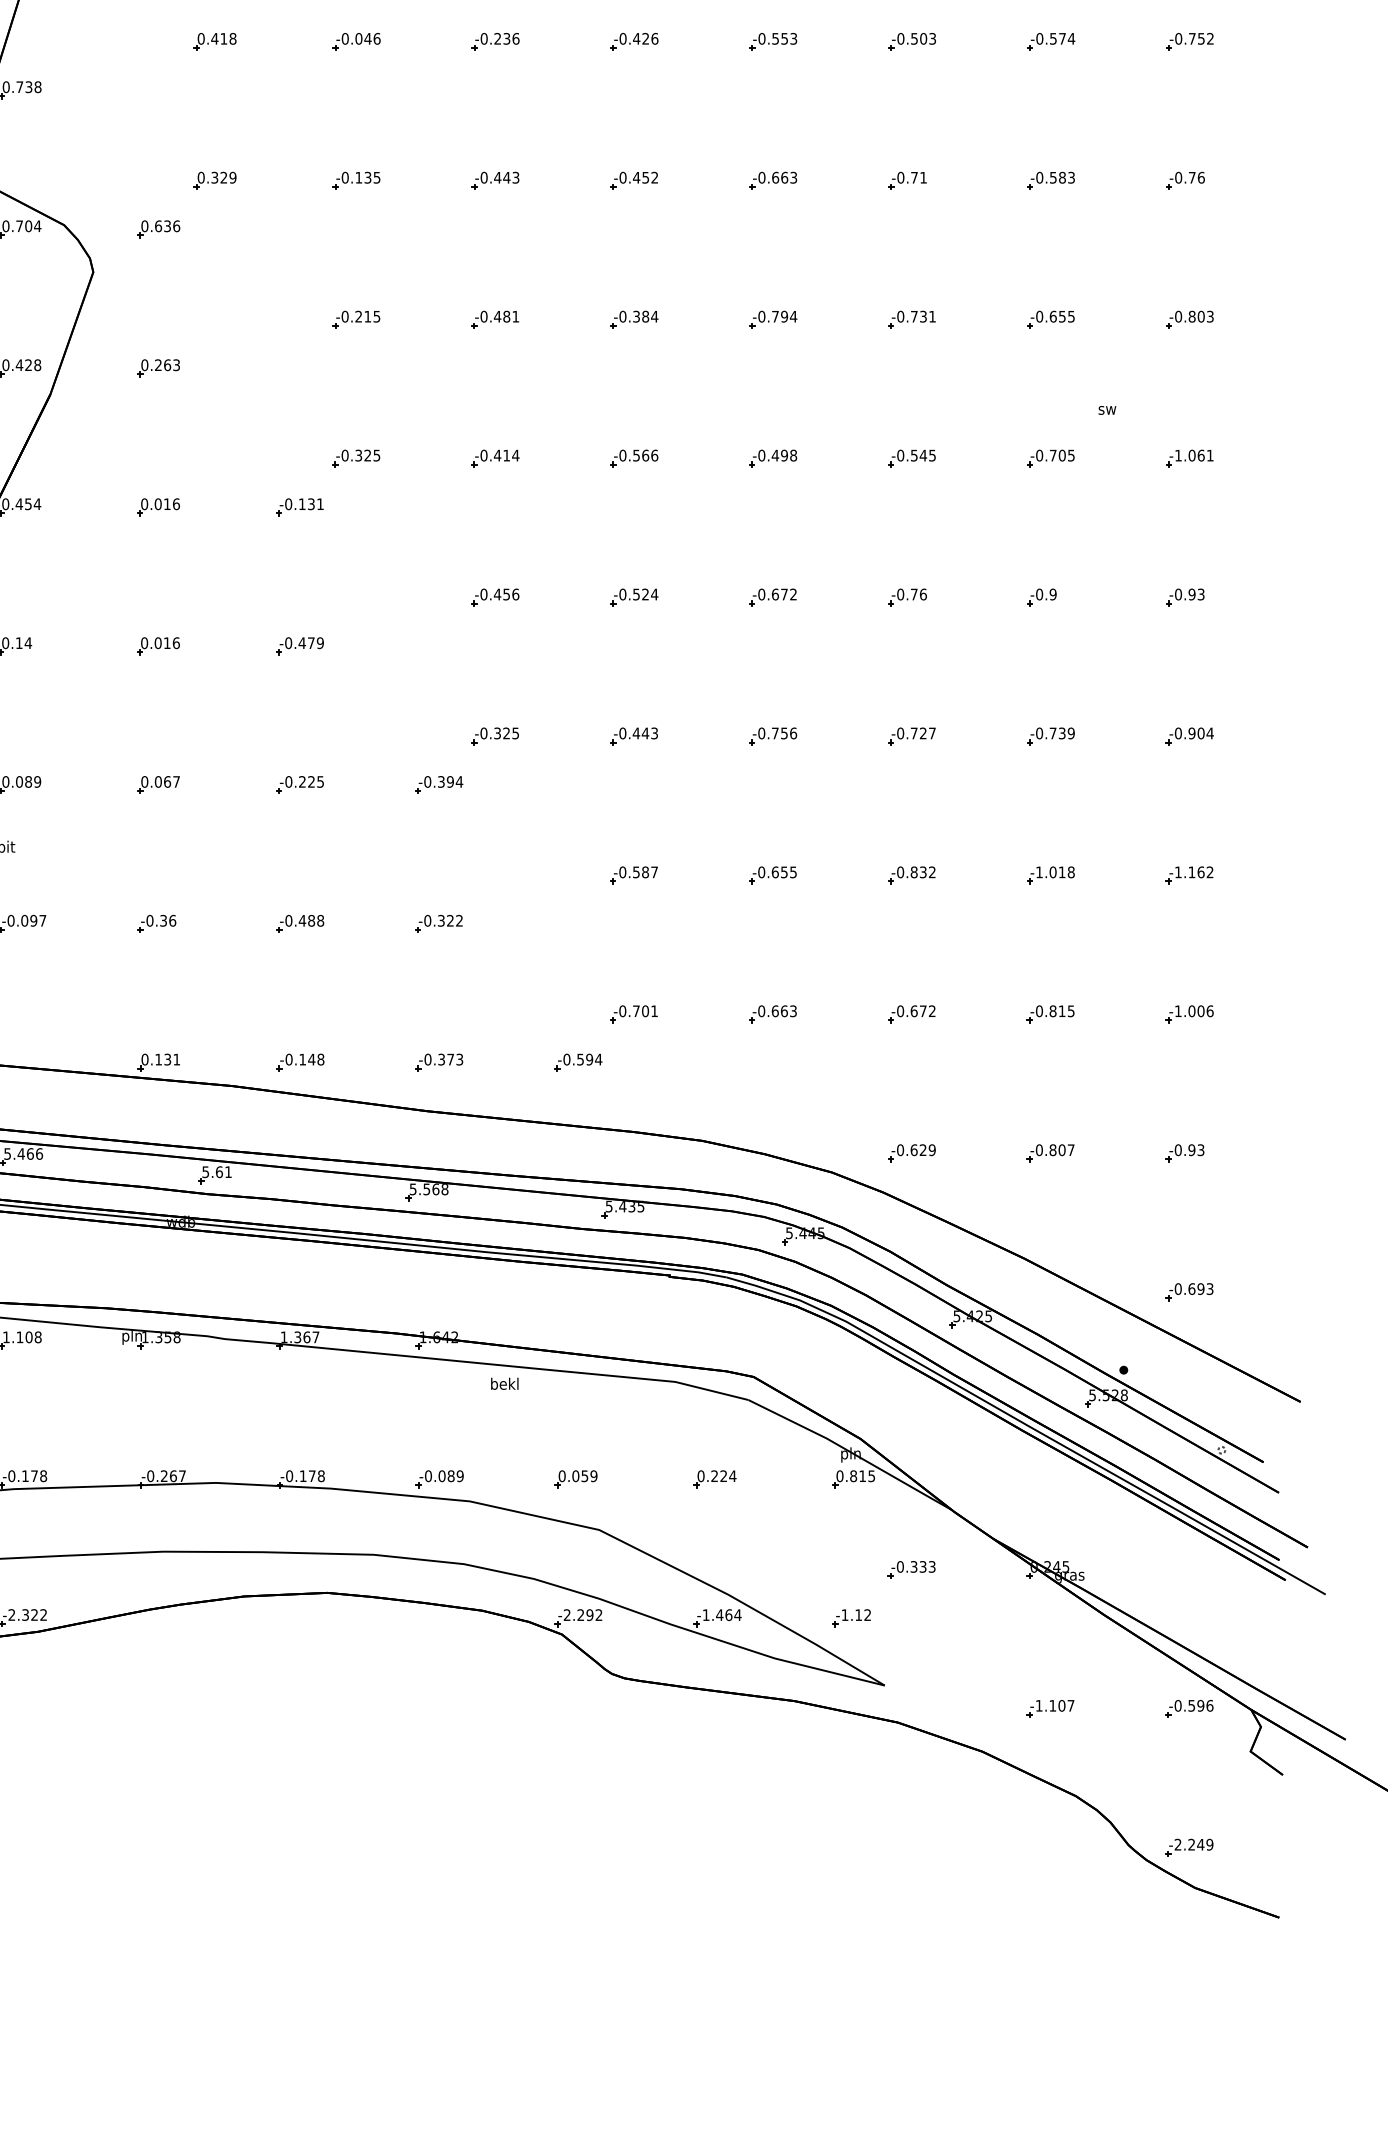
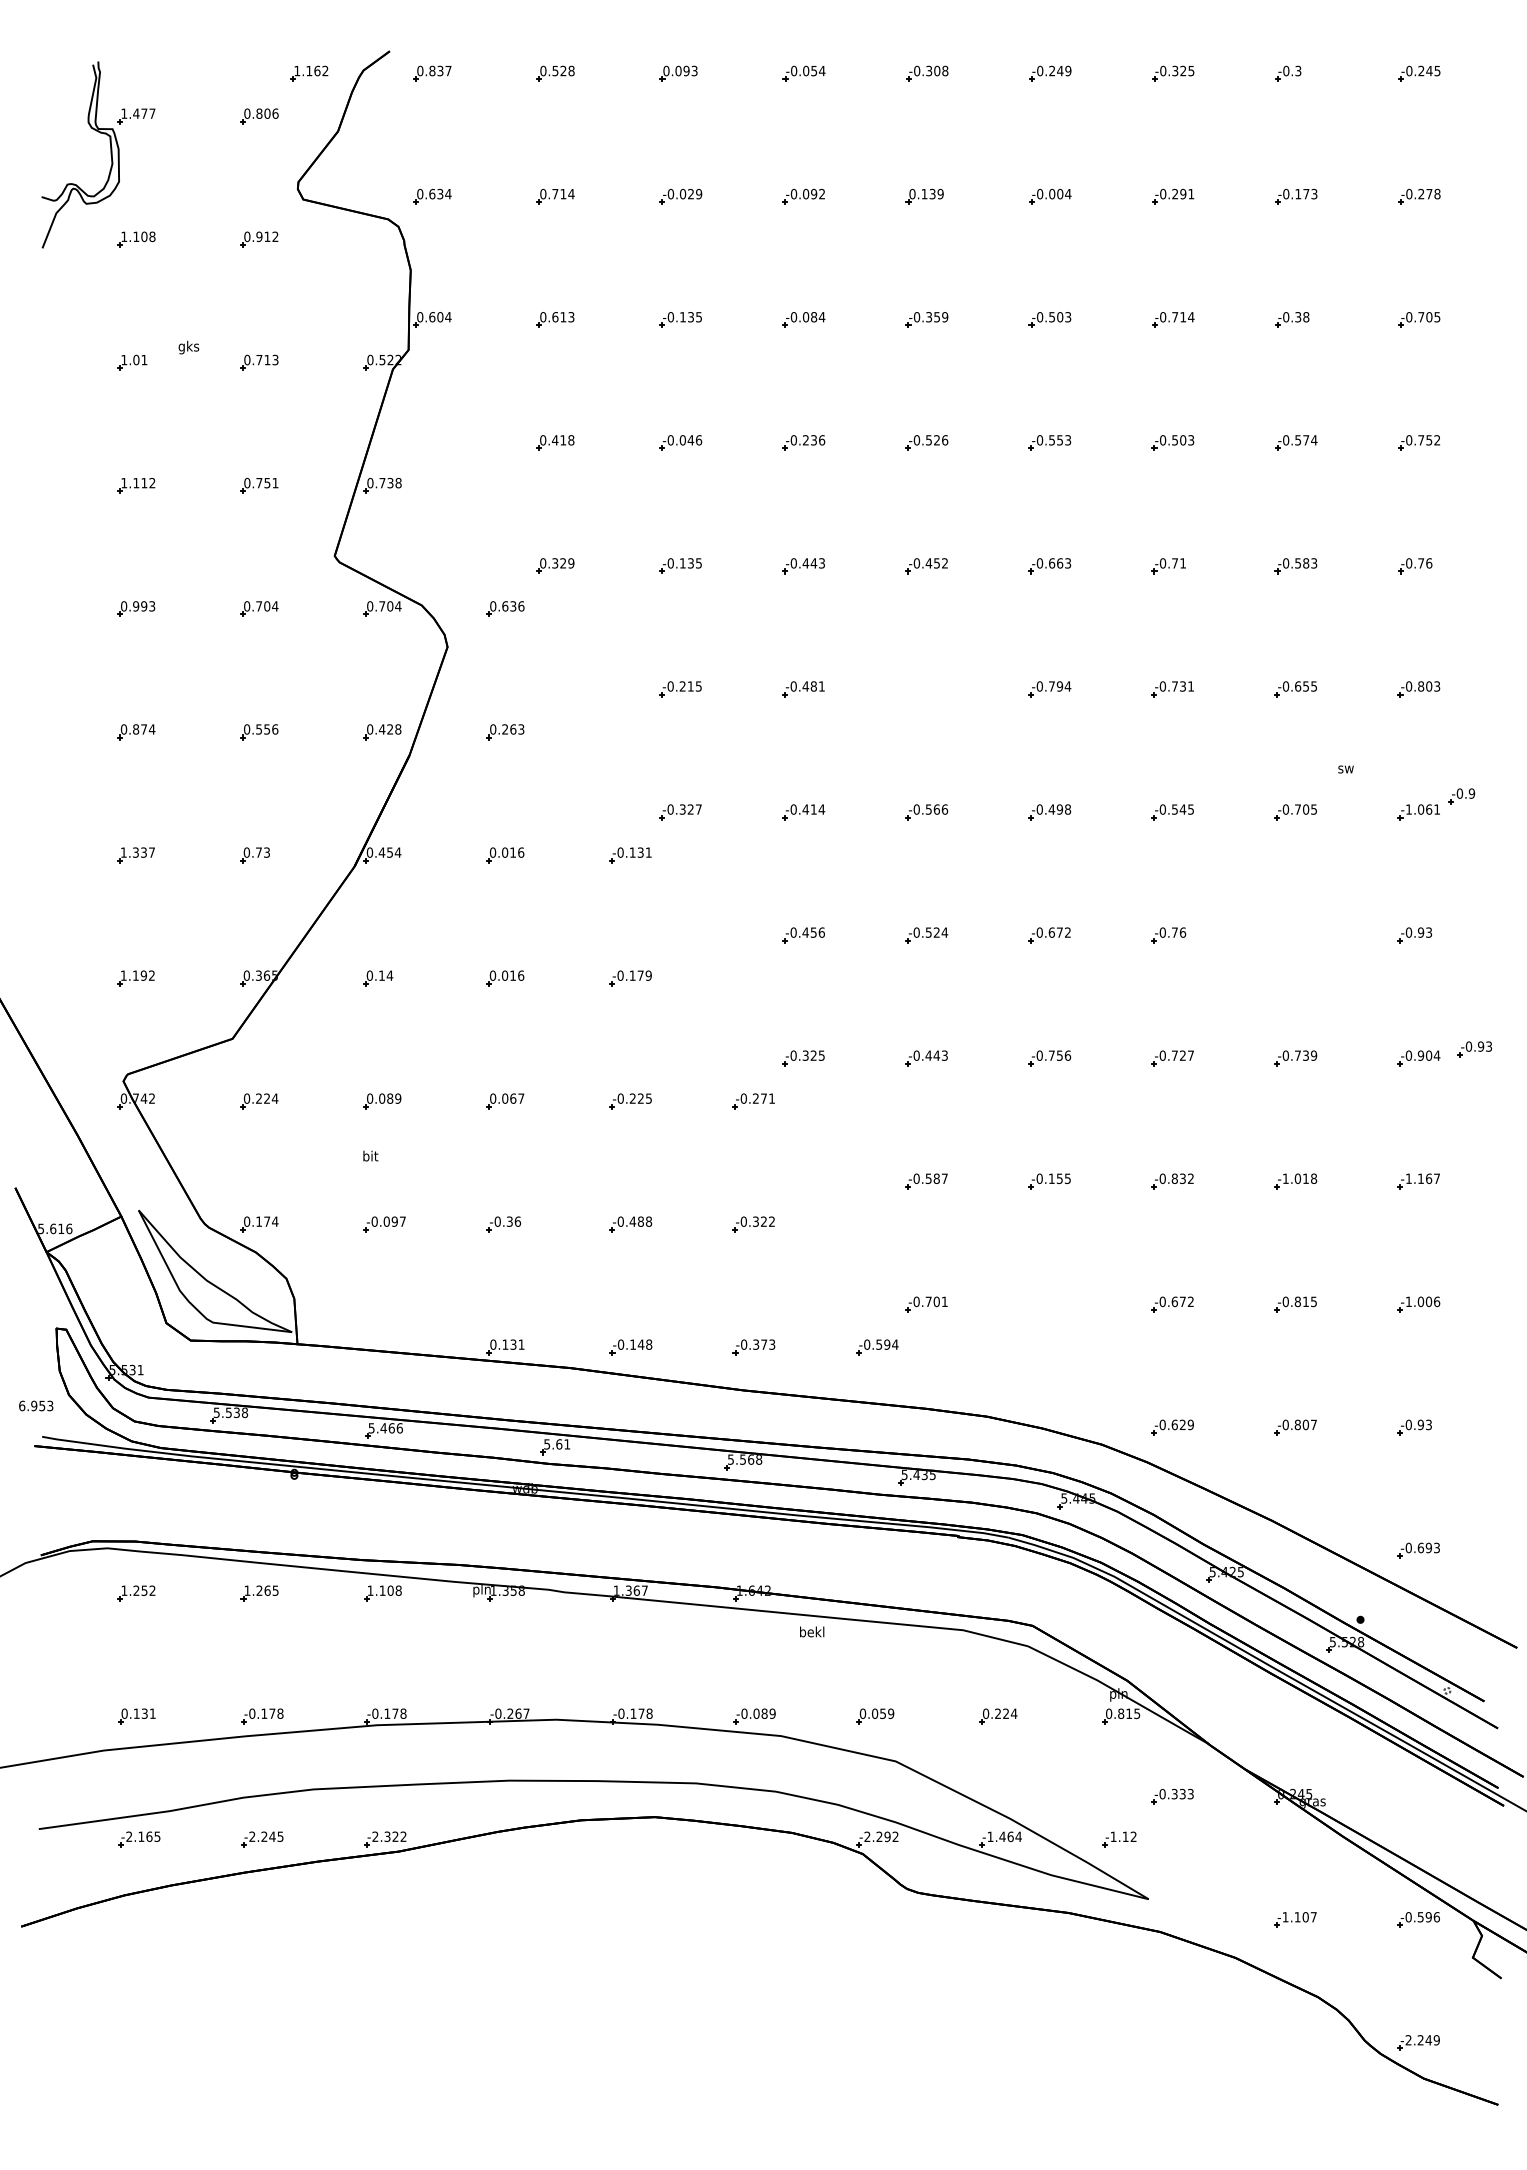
text: (636, 39) -> (928, 440), -0.426 -> -0.526
part: (633, 320) -> (926, 689), removed
text: (376, 455) -> (698, 809), -0.325 -> -0.327
part: (1041, 597) -> (1461, 796), moved
text: (302, 642) -> (632, 975), -0.479 -> -0.179
part: (1252, 726) -> (1474, 1049), added
text: (451, 781) -> (764, 1098), -0.394 -> -0.271
text: (774, 872) -> (1051, 1178), -0.655 -> -0.155
text: (1209, 872) -> (1436, 1178), -1.162 -> -1.167
part: (772, 1014) -> (1049, 1304), removed

